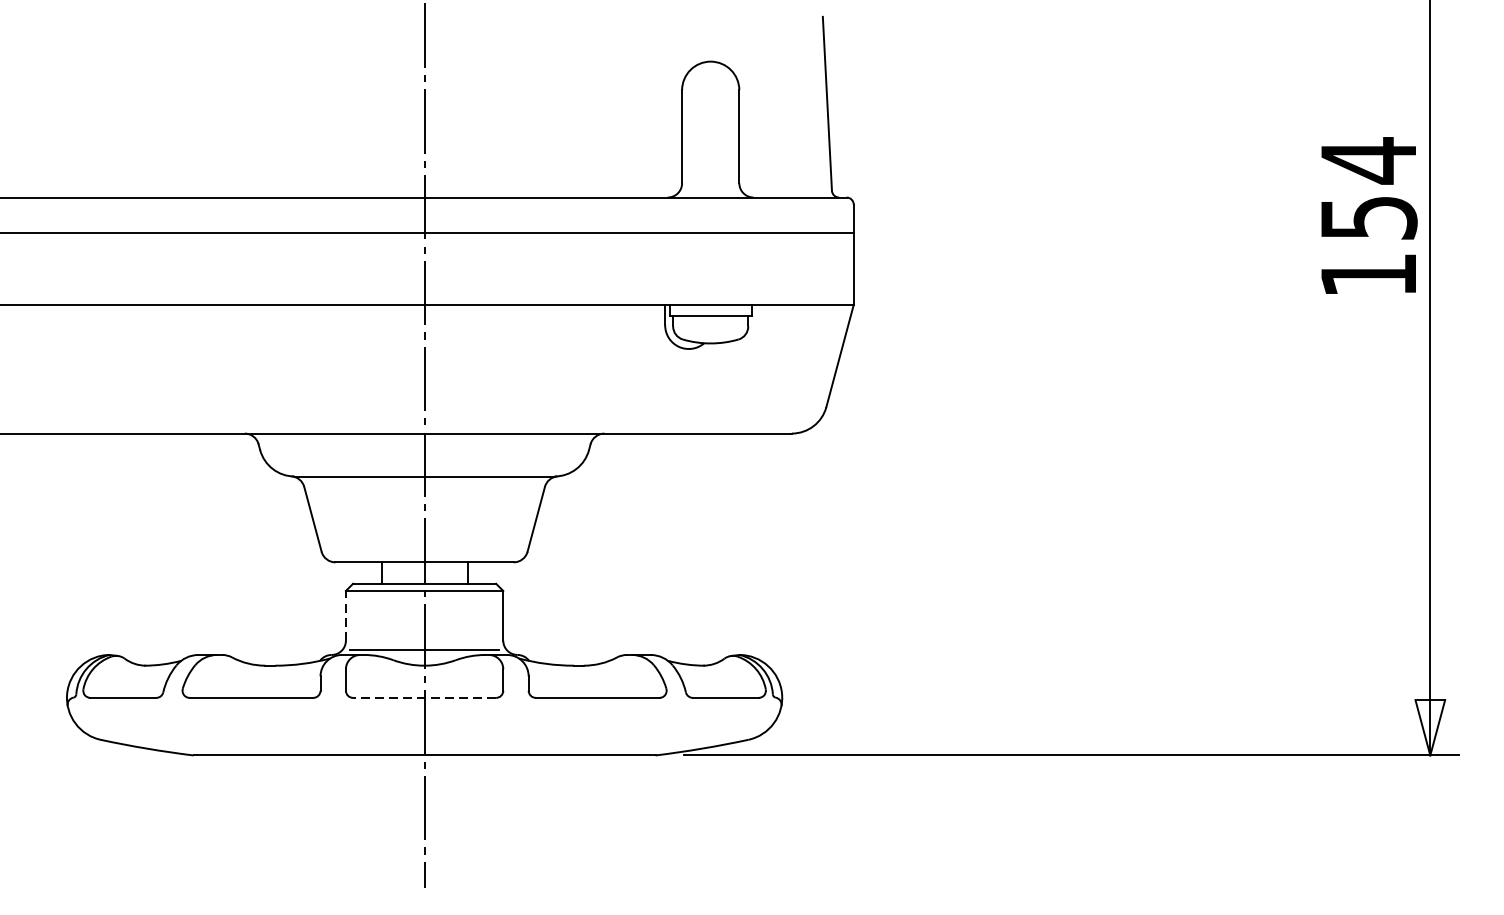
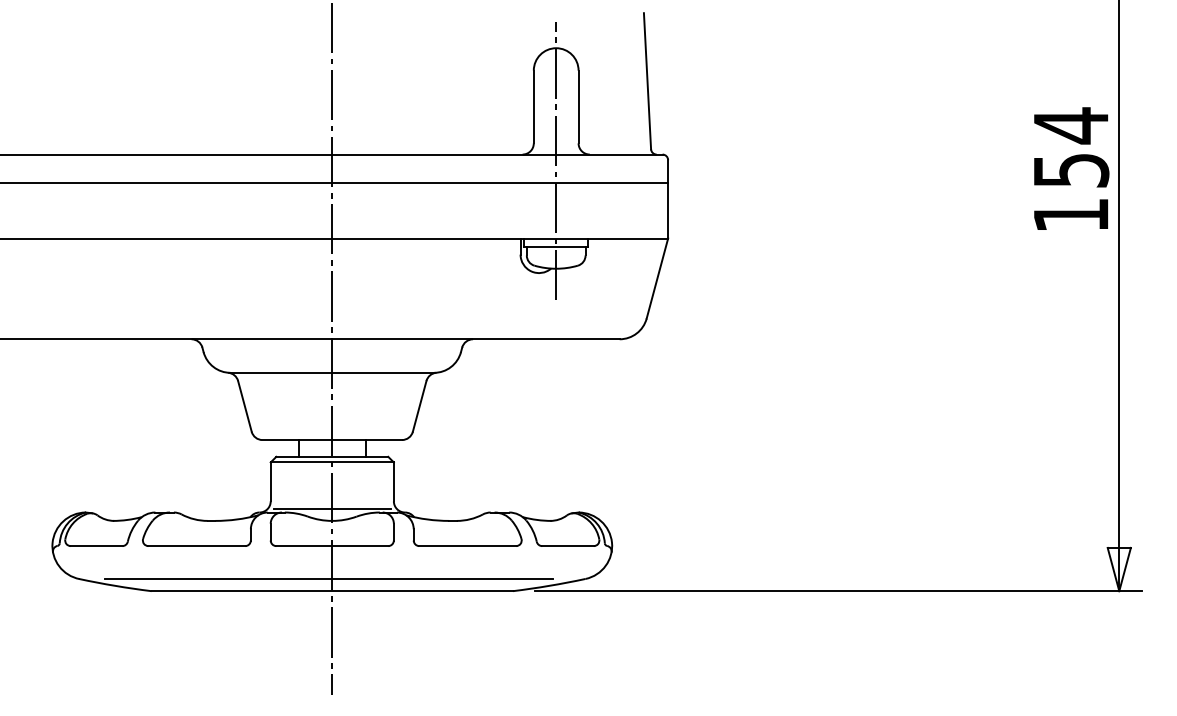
line: (711, 206) -> (556, 161), added
line: (345, 615) -> (270, 481), dashed -> solid
line: (424, 698) -> (332, 546), dashed -> solid
line: (419, 740) -> (328, 579), added

